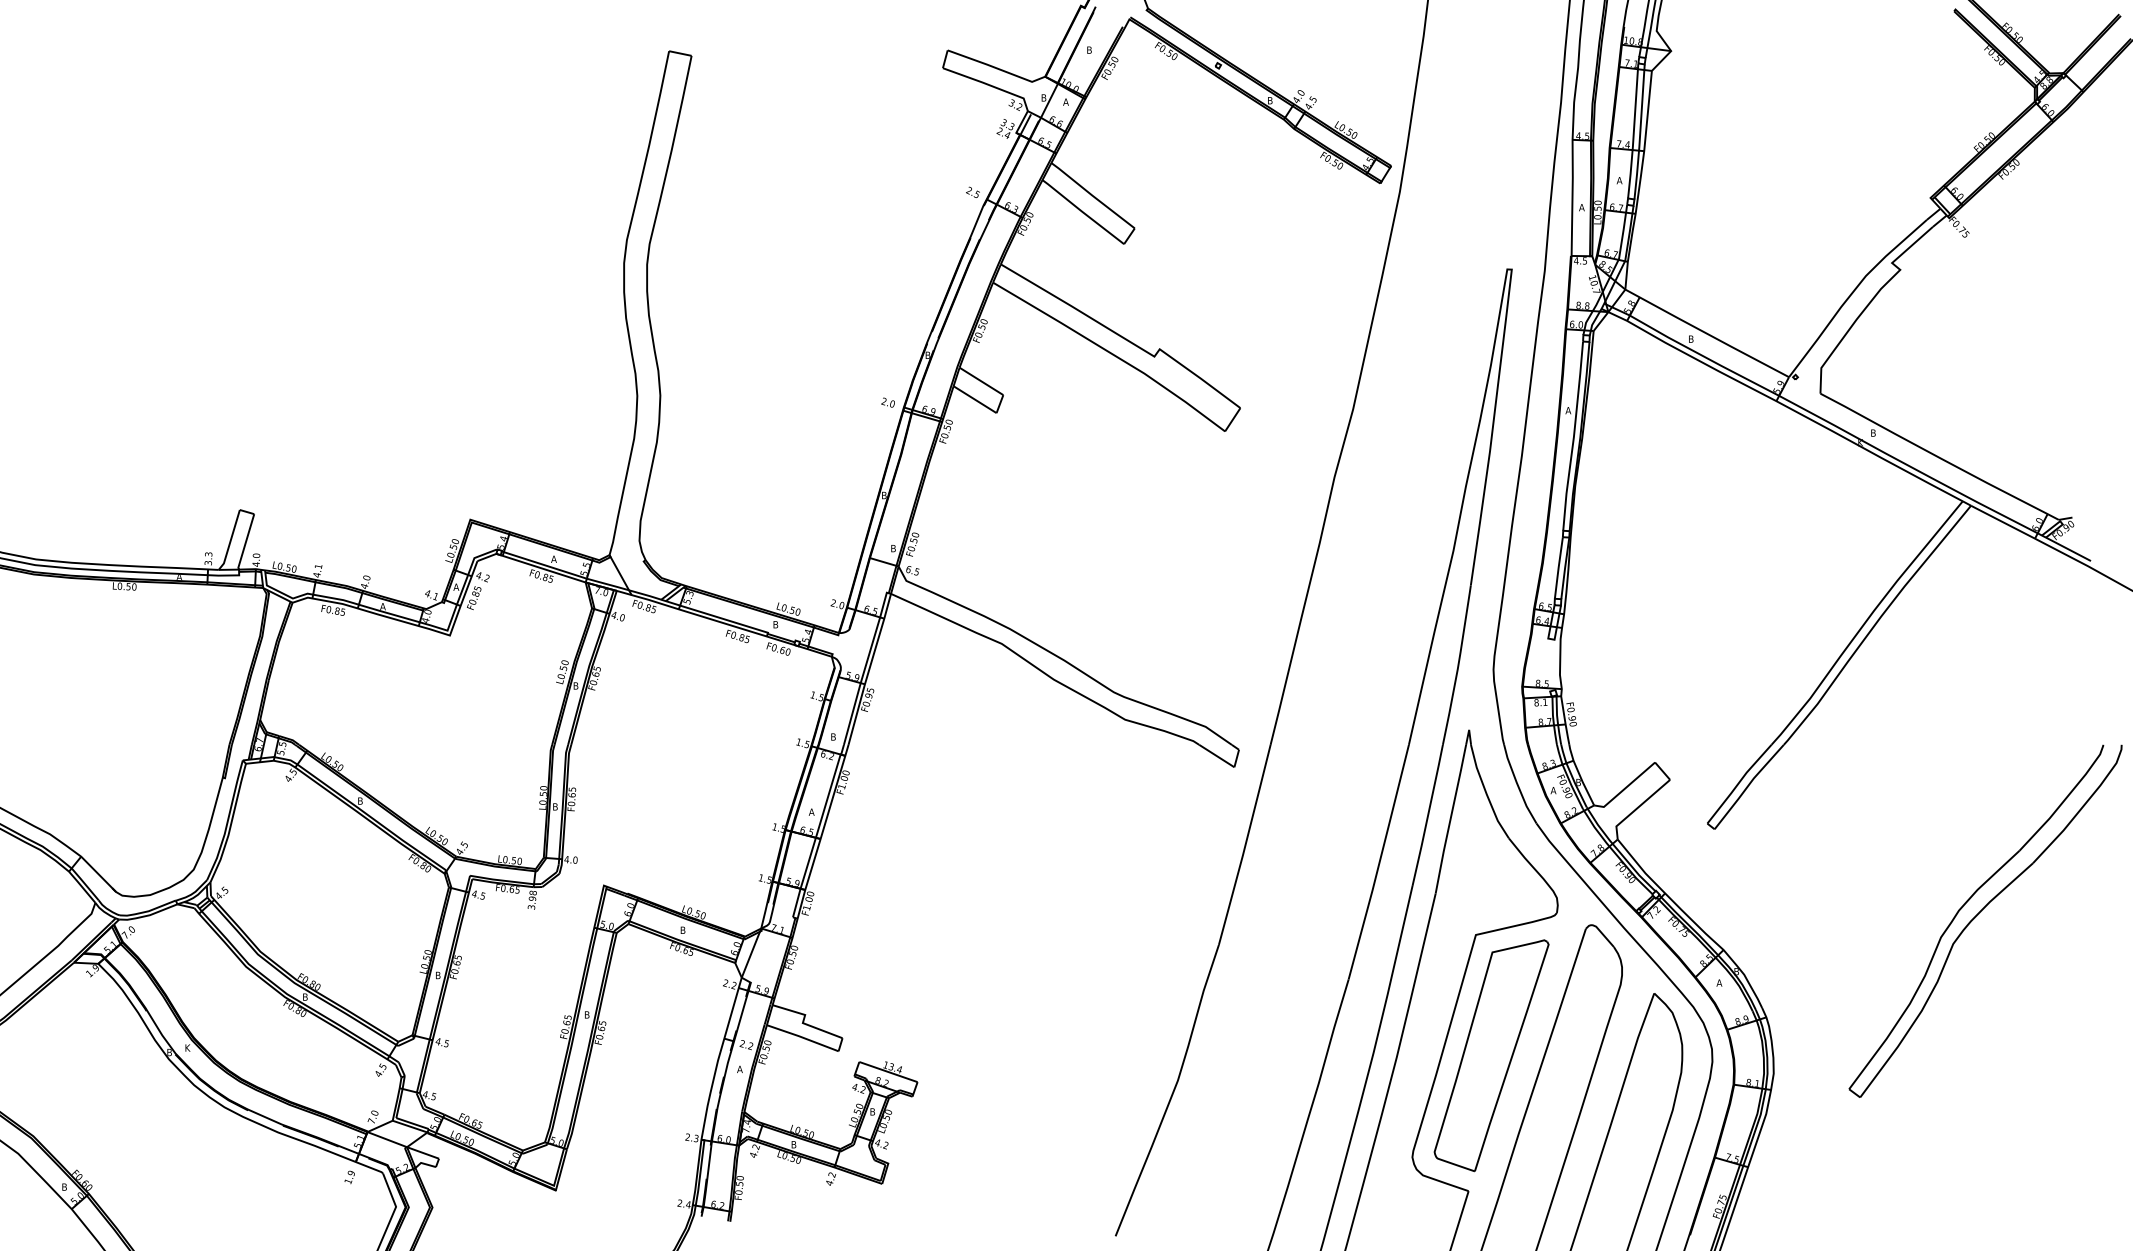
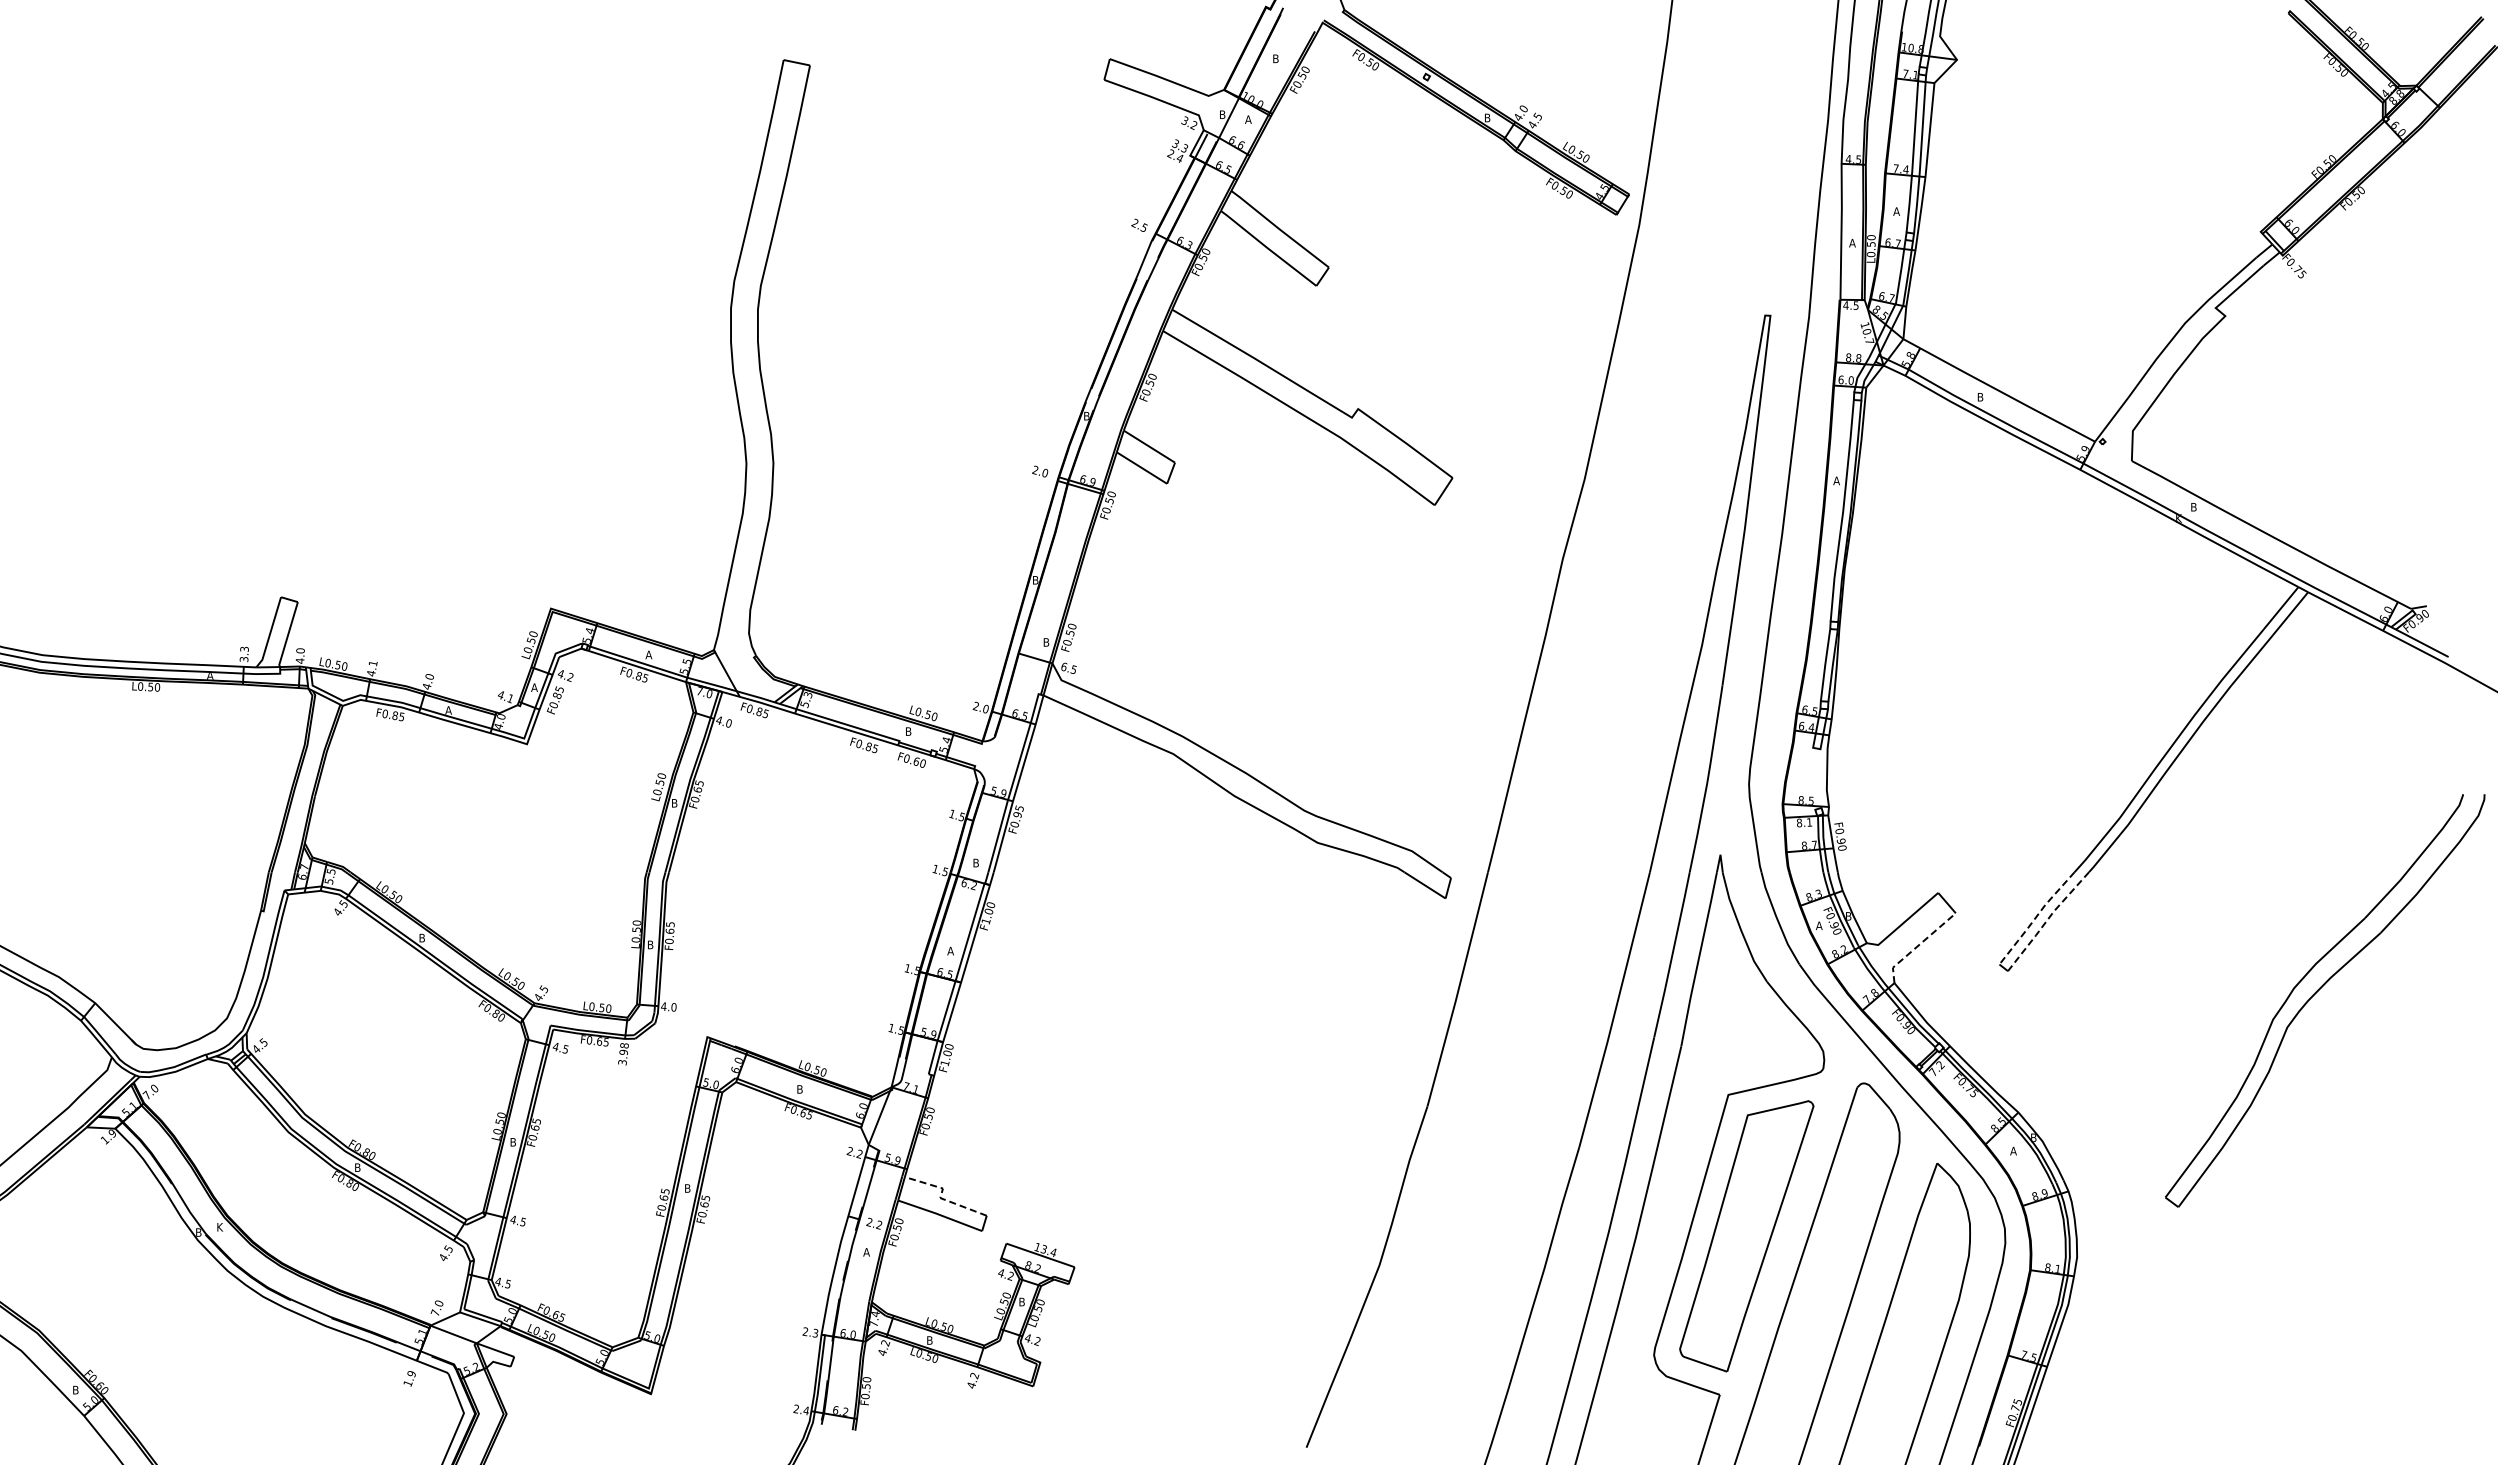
line: (1738, 784) -> (2035, 918), solid -> dashed
line: (1747, 786) -> (2046, 921), solid -> dashed
line: (1638, 807) -> (1918, 945), solid -> dashed
part: (1978, 914) -> (2317, 992), moved
line: (803, 1023) -> (940, 1198), solid -> dashed

